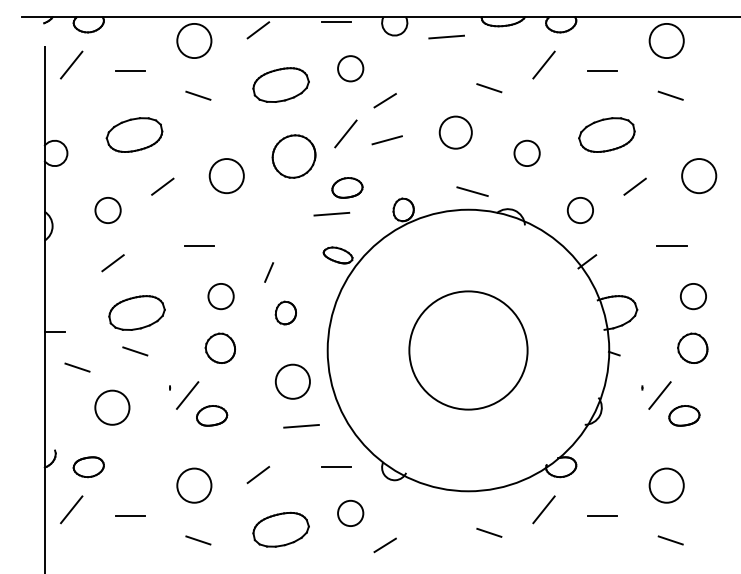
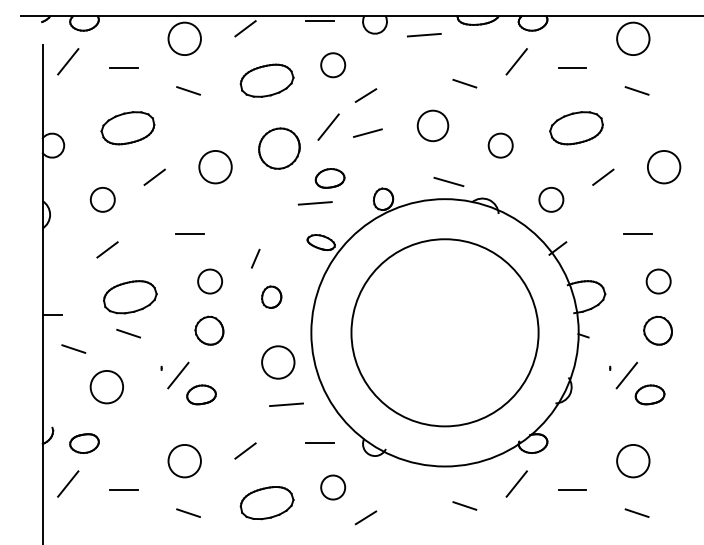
circle: (468, 350) -> (445, 332), size x1.67

